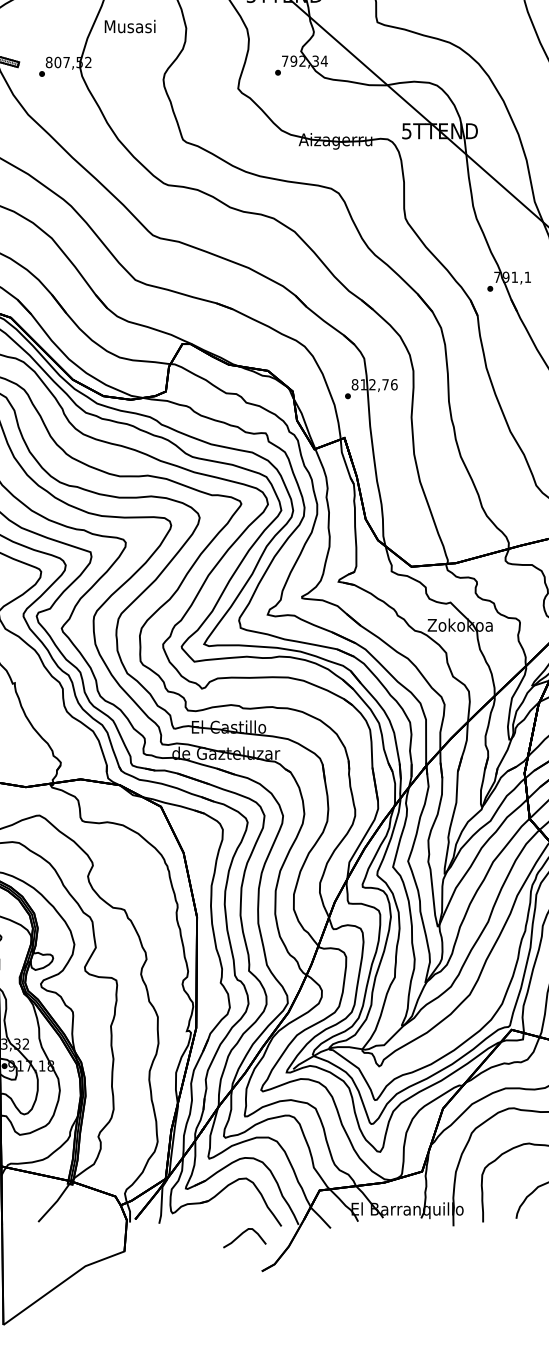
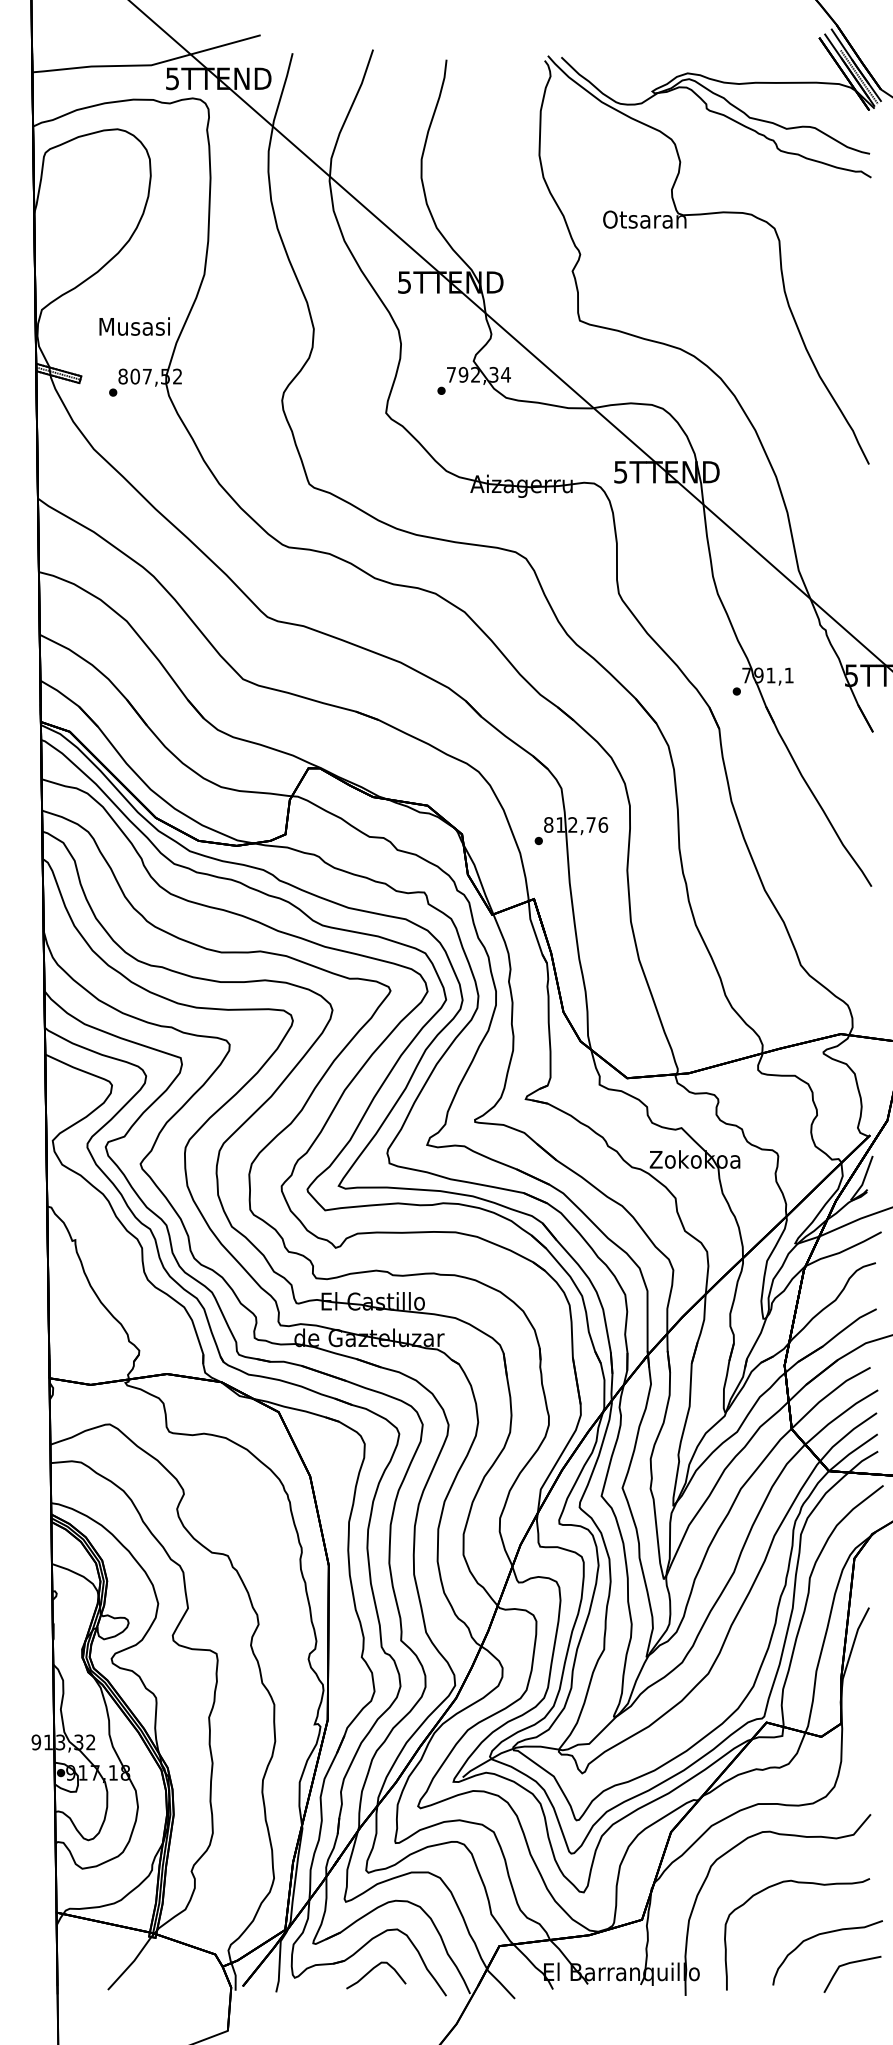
text: (129, 26) -> (134, 326), moved
curve: (242, 1234) -> (372, 1970), moved

